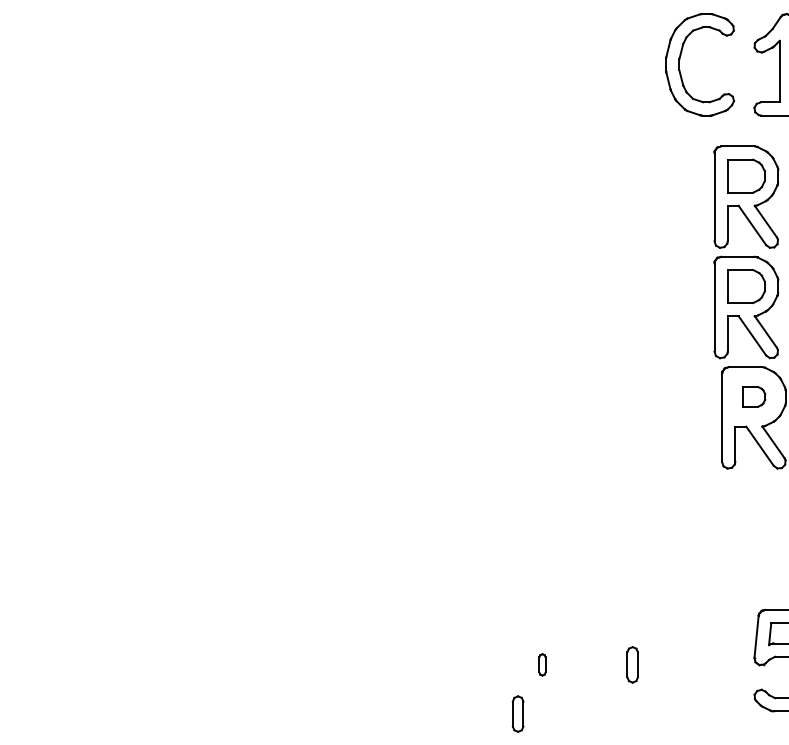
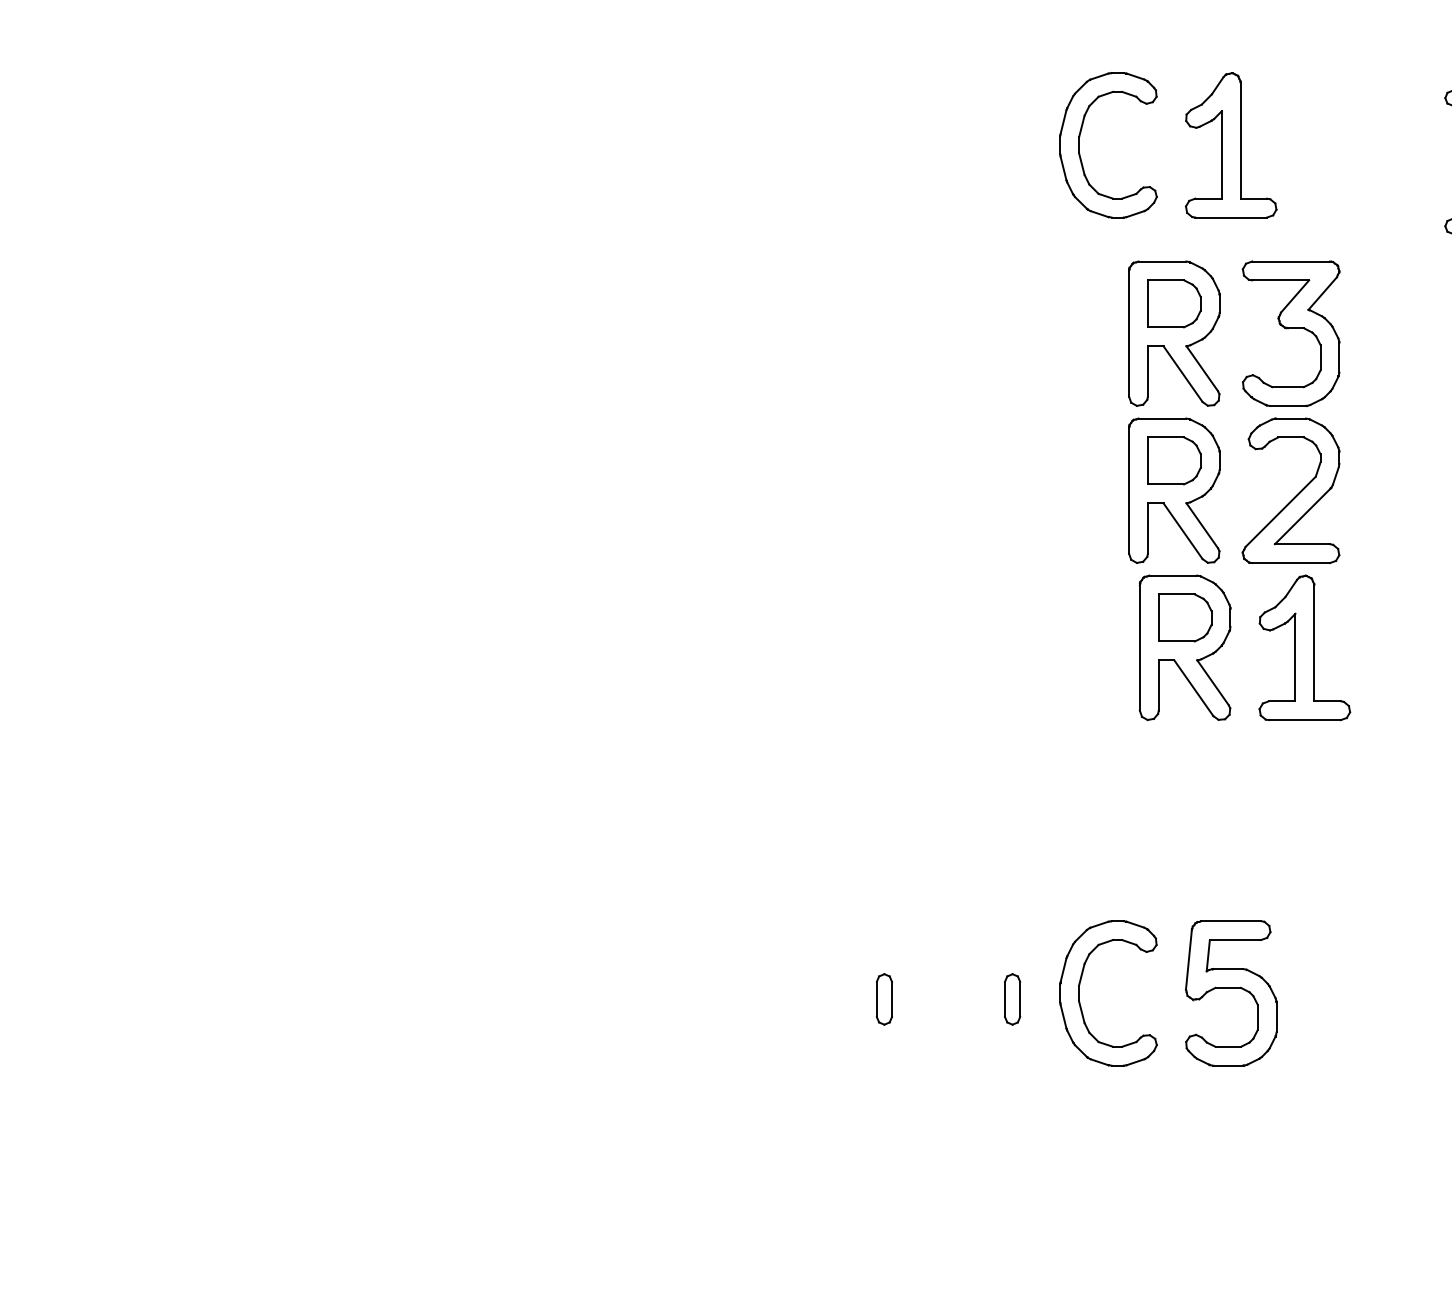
part: (754, 396) -> (1185, 617), size x1.67
part: (679, 660) -> (1079, 993), added
part: (541, 664) -> (883, 999), size x1.67
part: (518, 714) -> (849, 1069), removed

